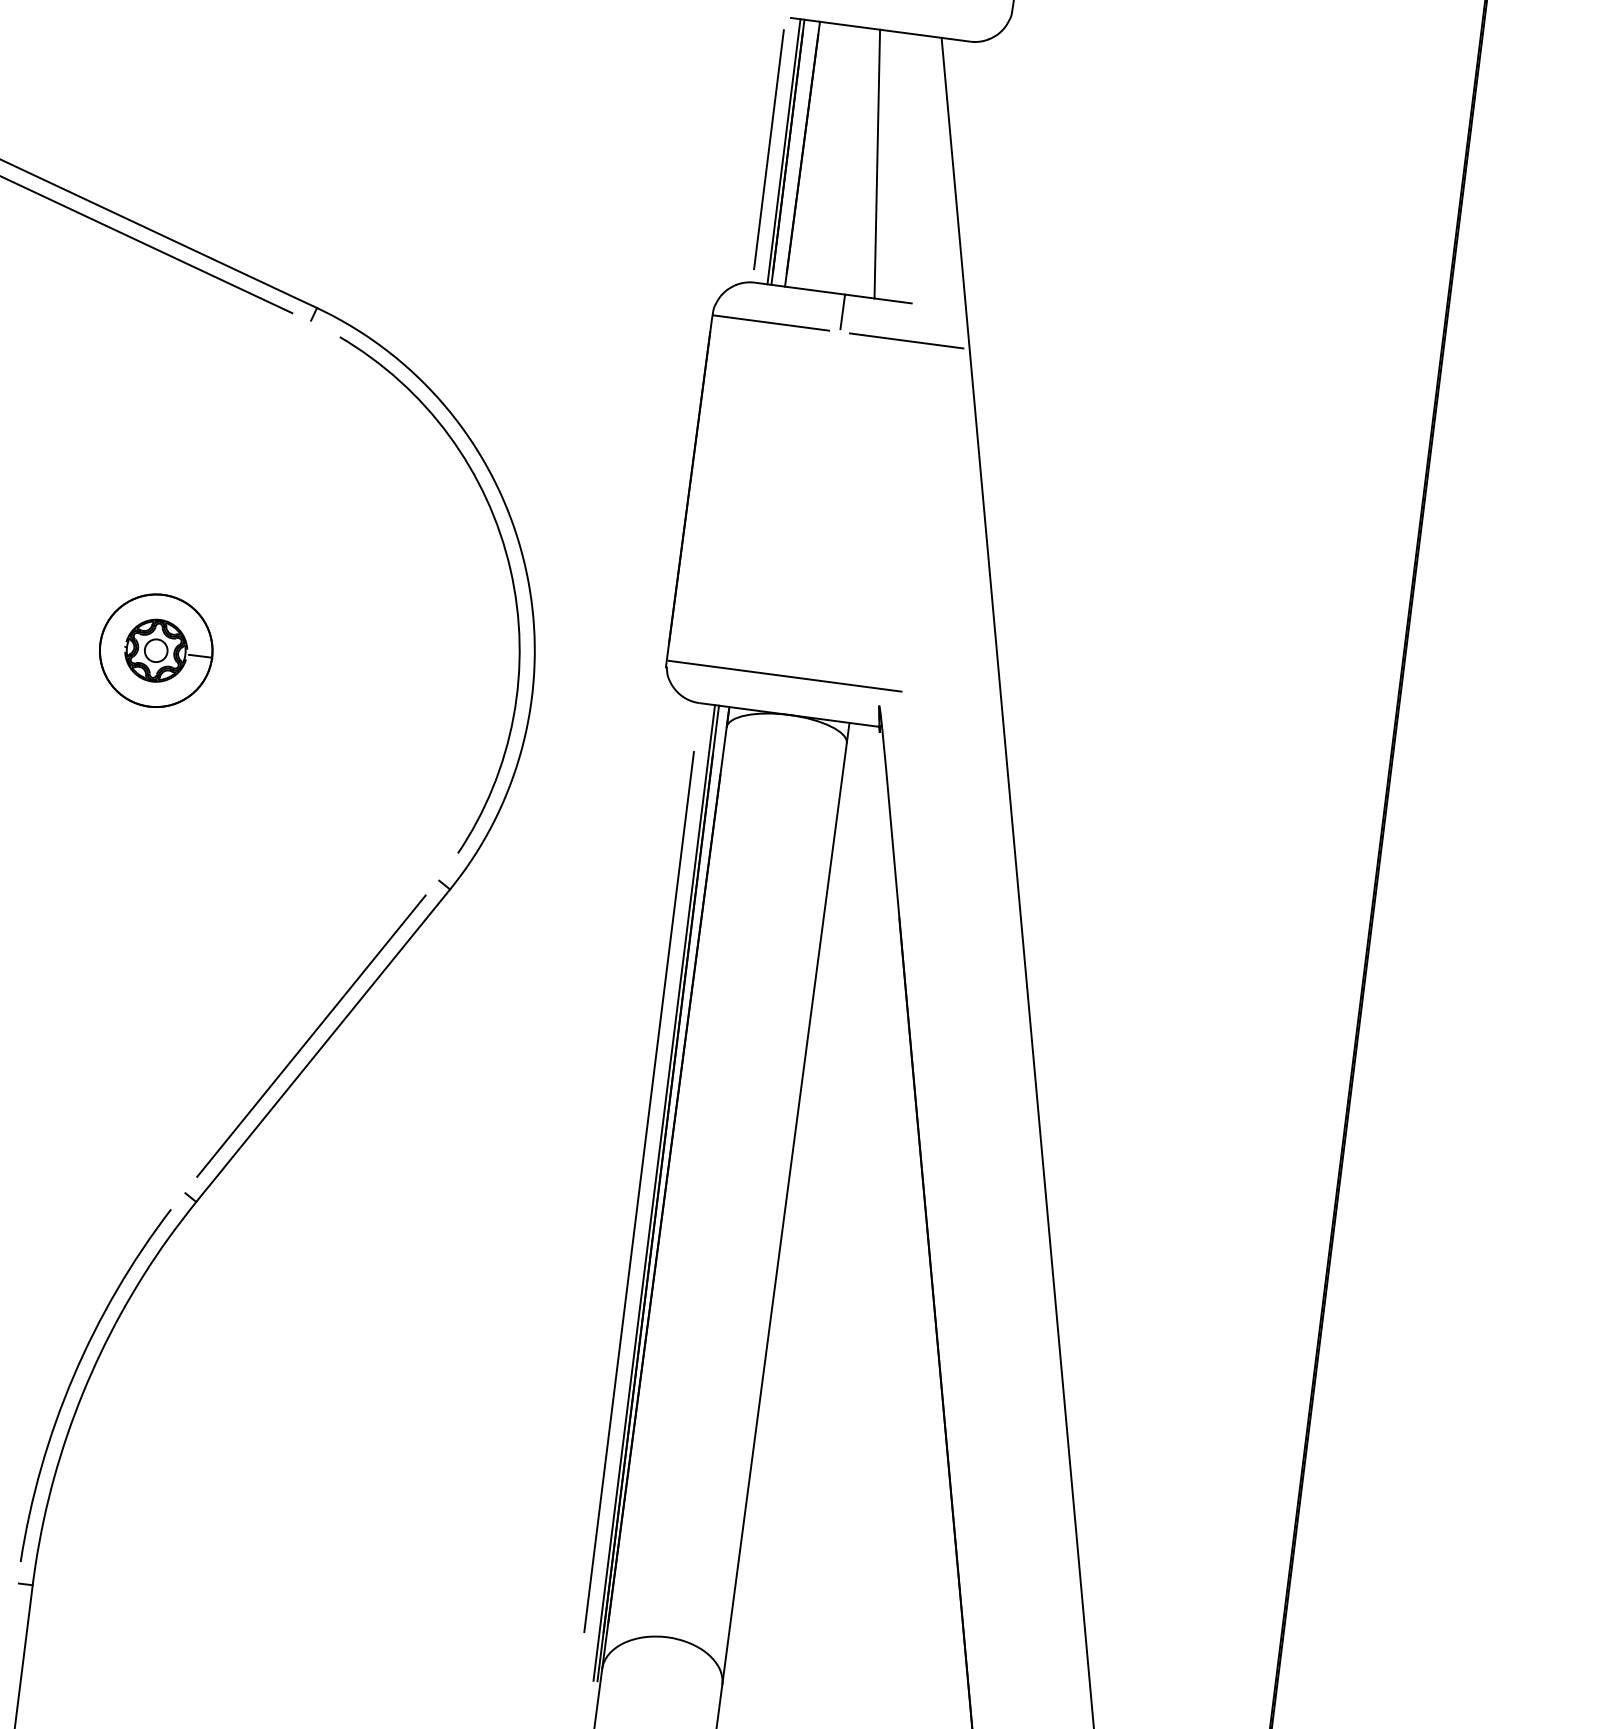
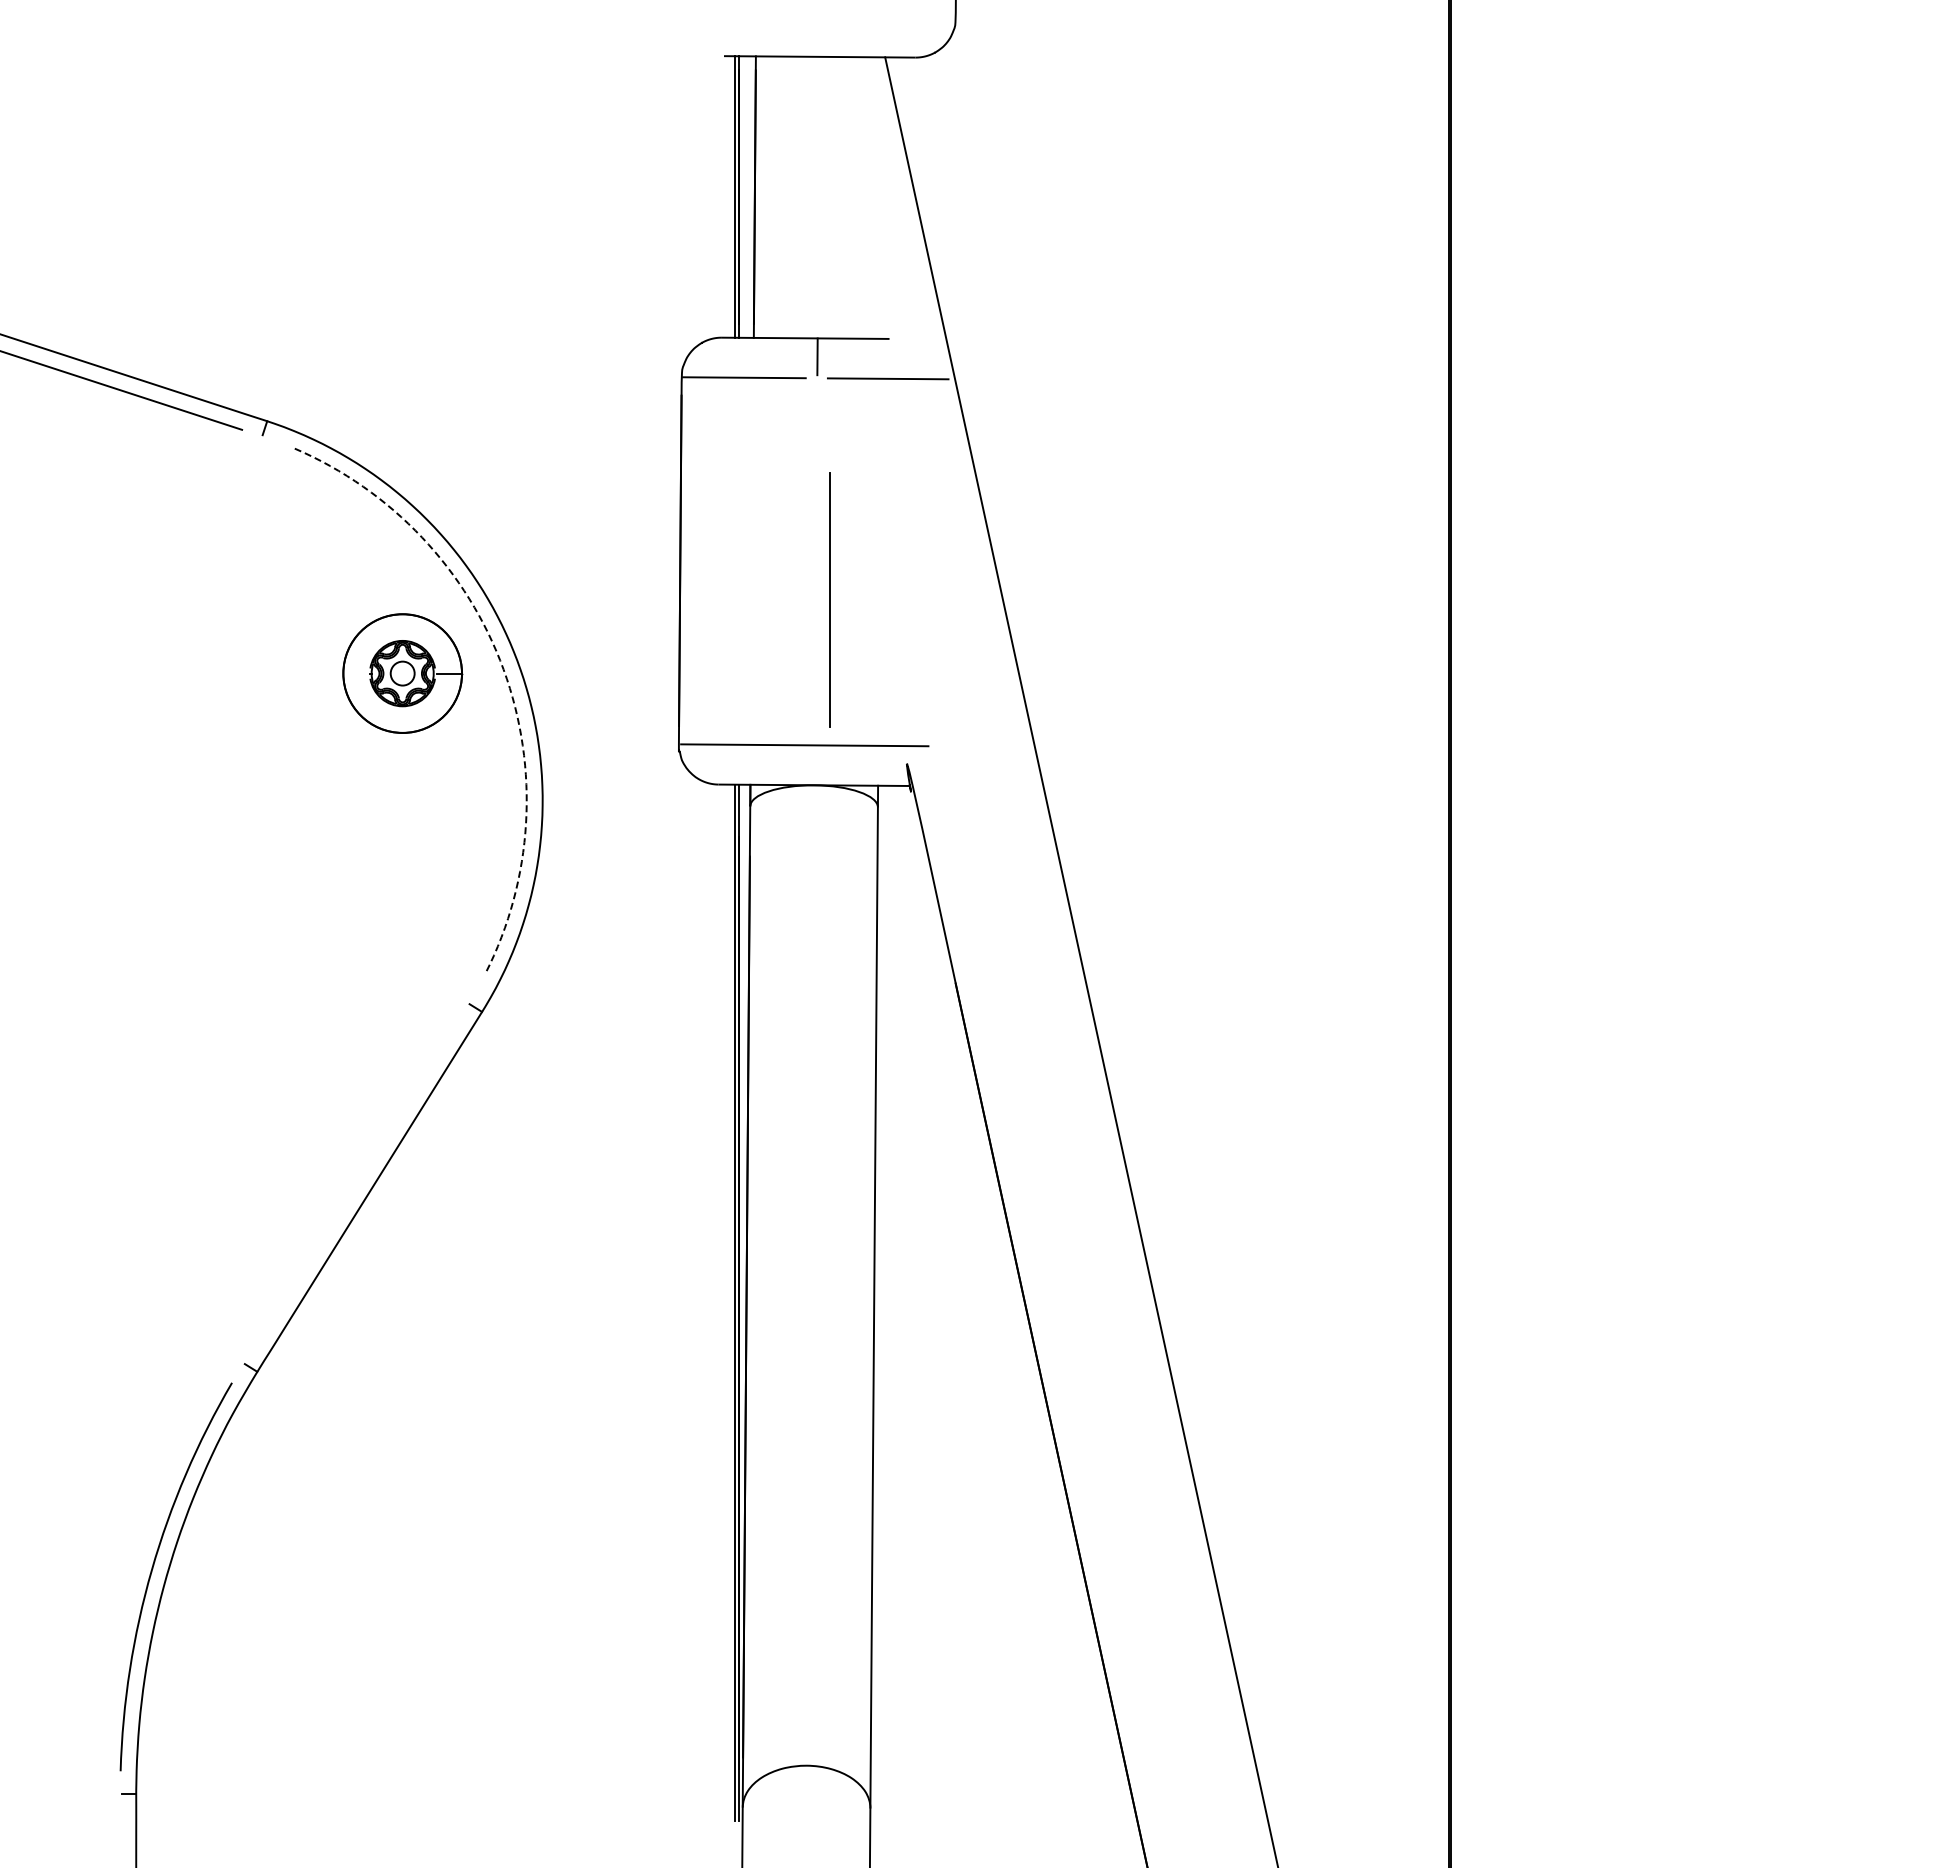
line: (768, 149) -> (829, 599), moved
line: (876, 163) -> (833, 197), removed
arc: (510, 569) -> (503, 669), solid -> dashed
part: (156, 650) -> (402, 673), moved
line: (311, 1036) -> (356, 1183), removed
line: (639, 1191) -> (719, 1303), removed

